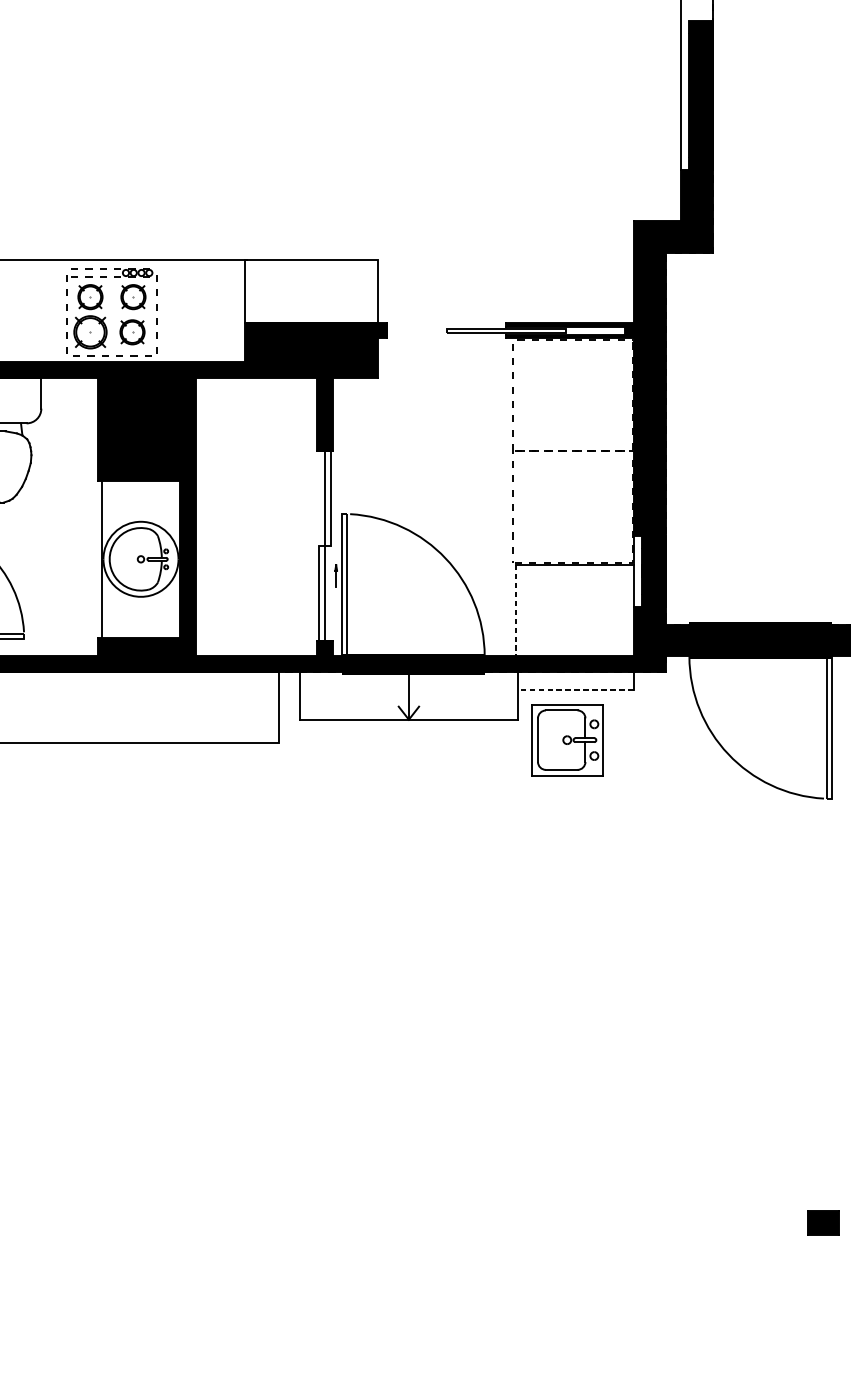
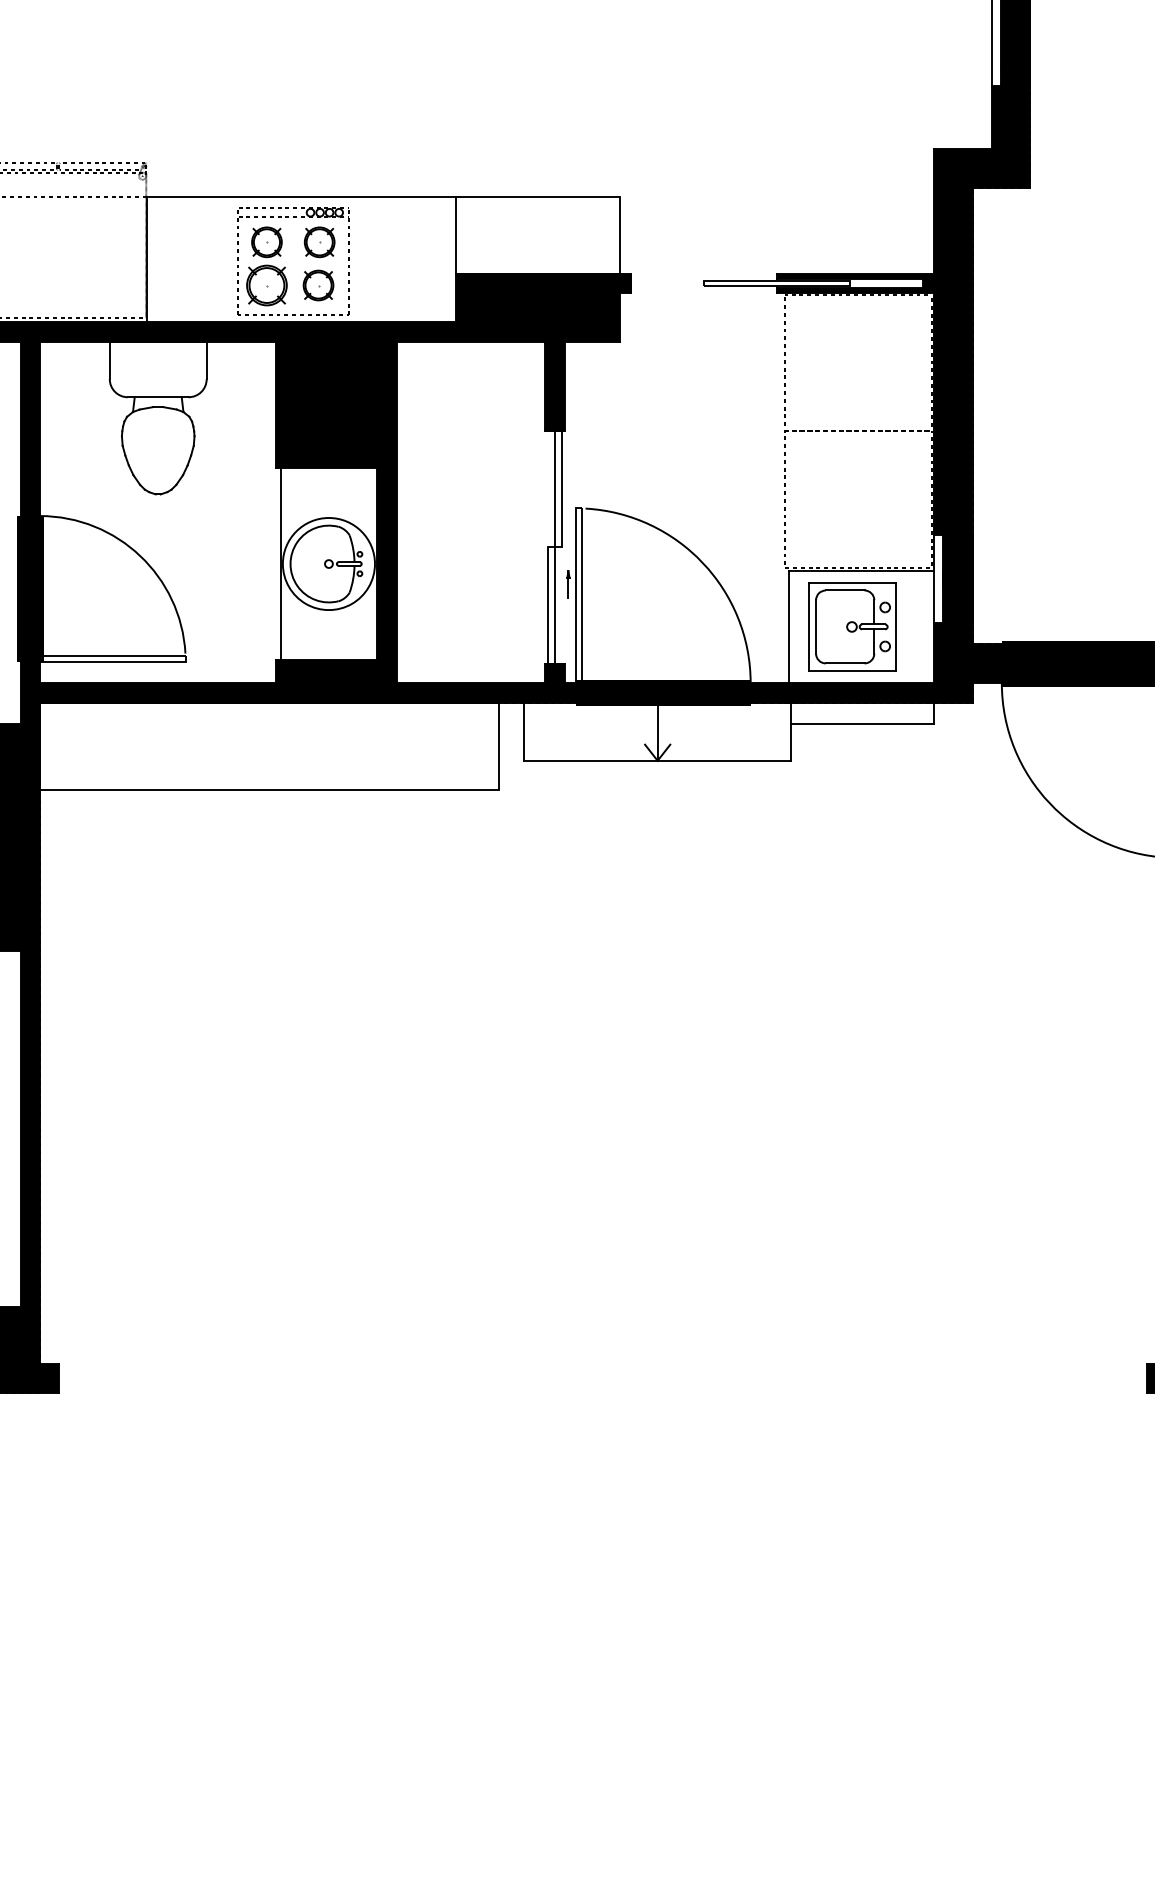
line: (515, 611) -> (788, 627), dashed -> solid
line: (575, 690) -> (862, 724), dashed -> solid
part: (567, 739) -> (852, 626), moved

